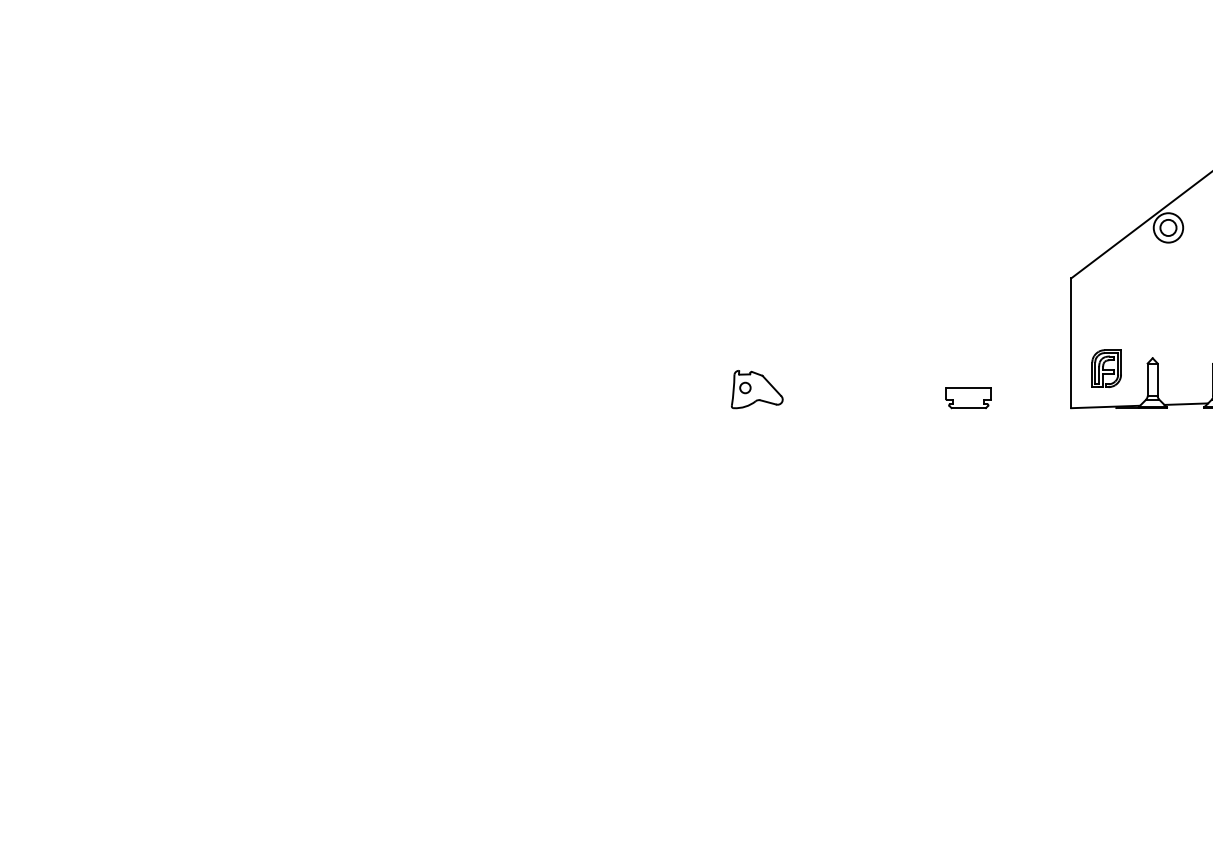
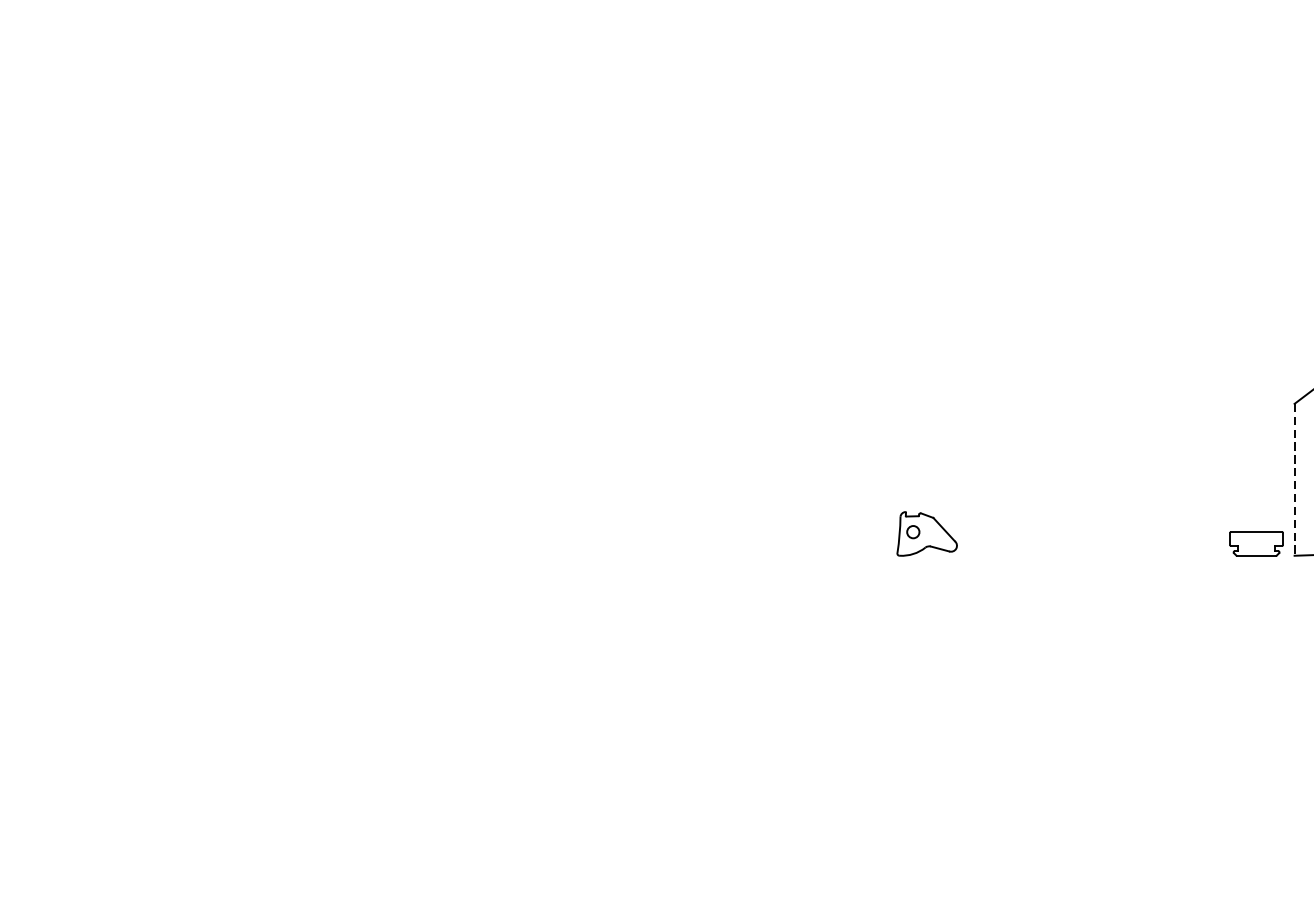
line: (1071, 343) -> (1294, 480), solid -> dashed
part: (968, 398) -> (1256, 544), moved

